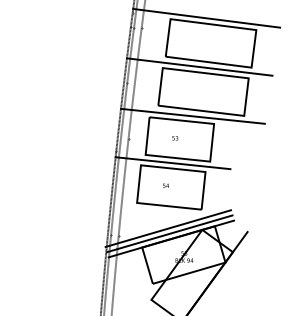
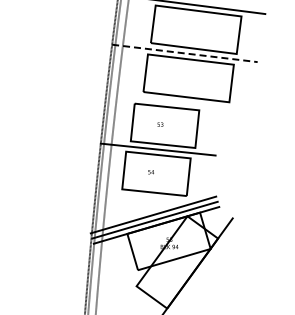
line: (200, 67) -> (185, 53), solid -> dashed
line: (192, 115) -> (177, 101), removed

